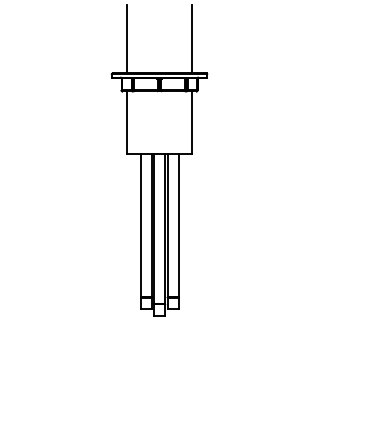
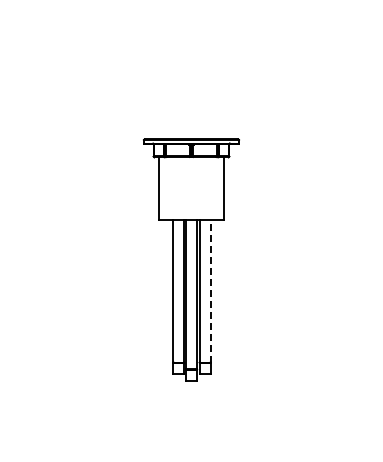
line: (127, 39) -> (159, 105), removed
line: (191, 39) -> (223, 105), removed
line: (178, 225) -> (210, 290), solid -> dashed

